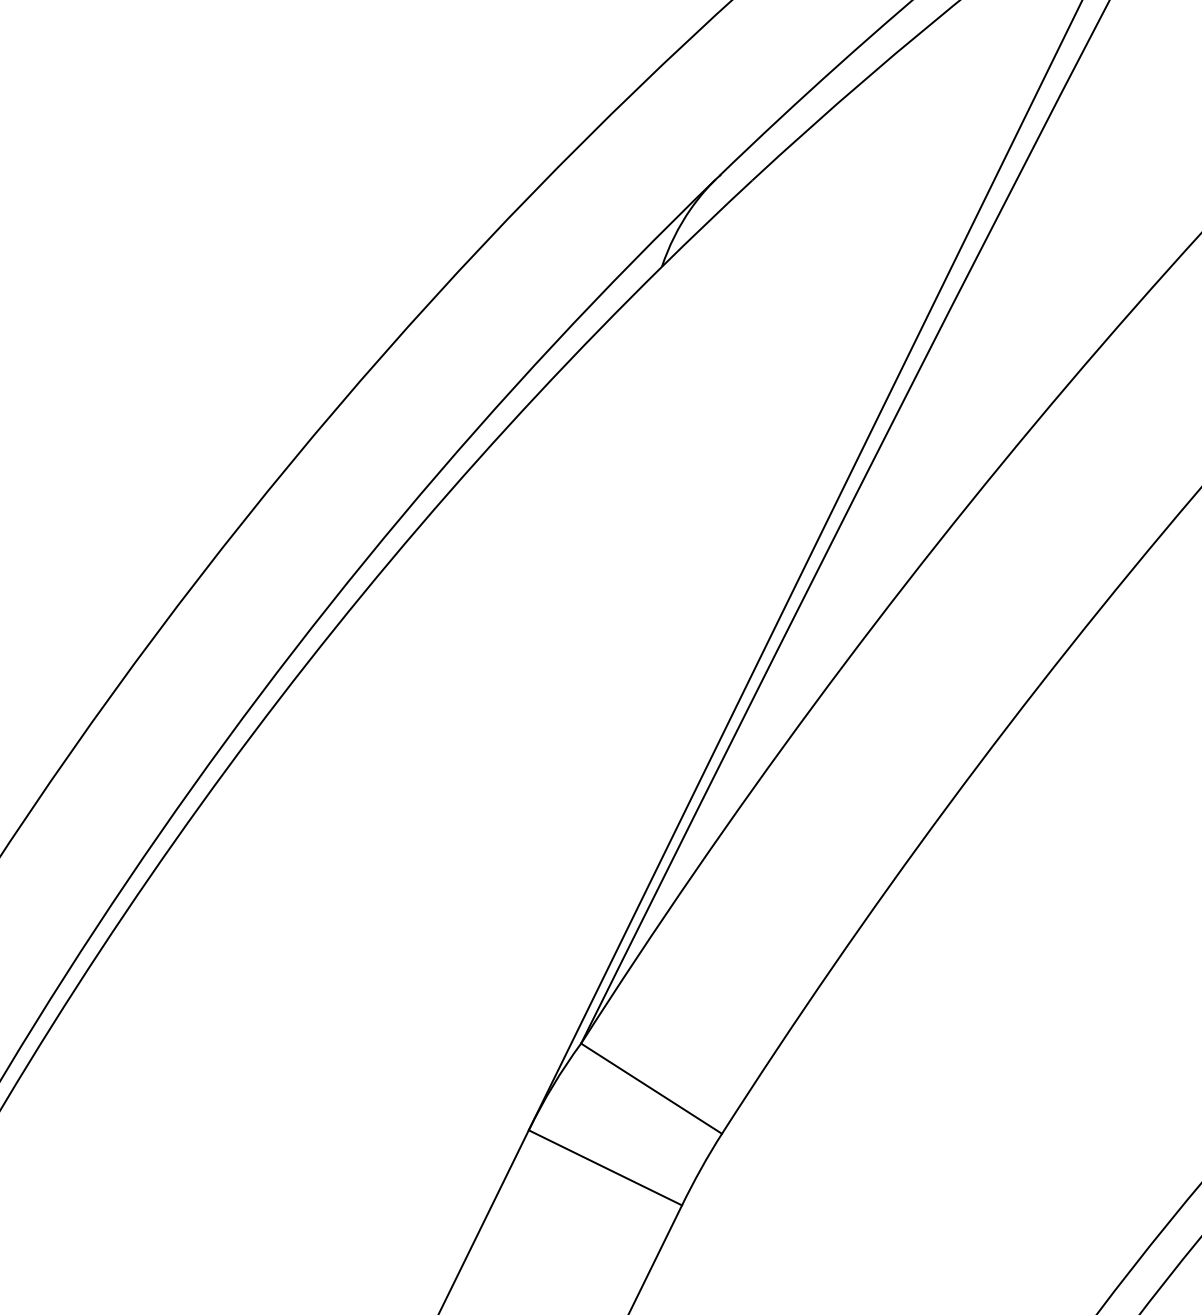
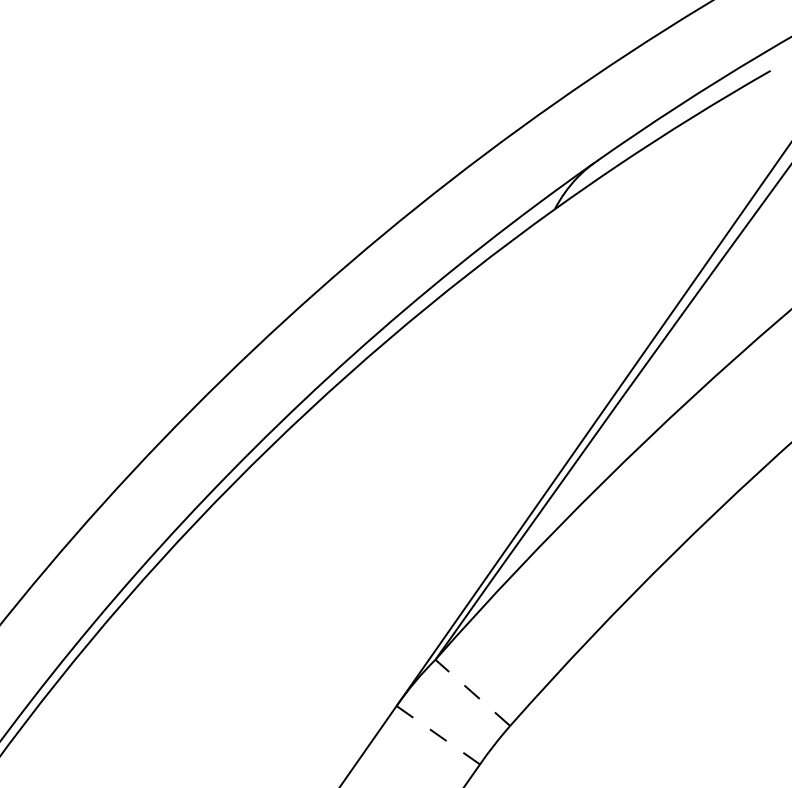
line: (650, 1088) -> (472, 692), solid -> dashed
line: (605, 1168) -> (438, 735), solid -> dashed

